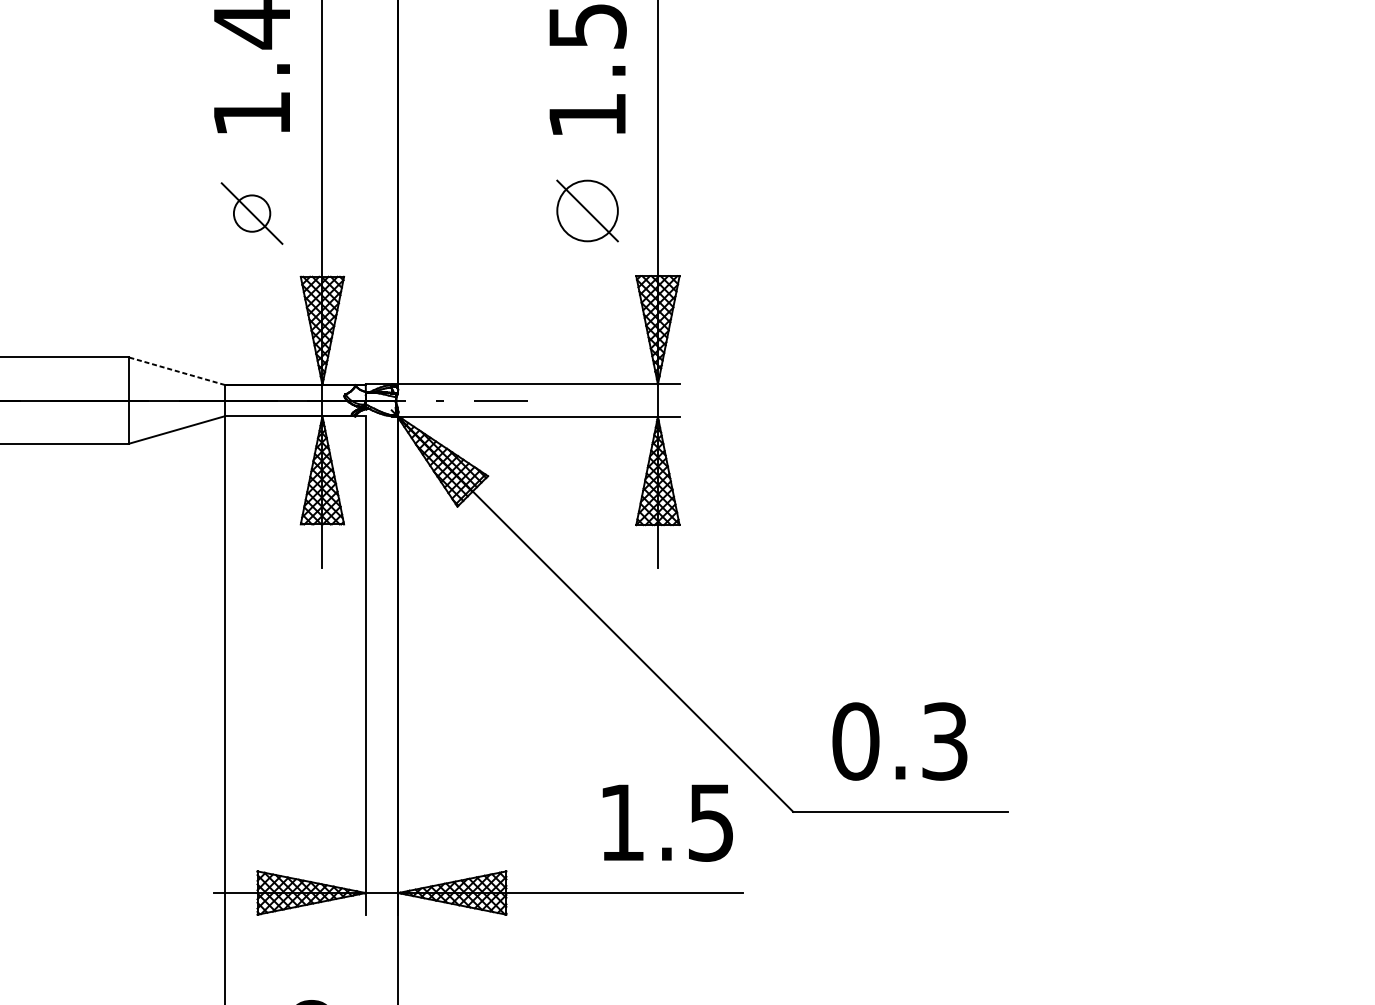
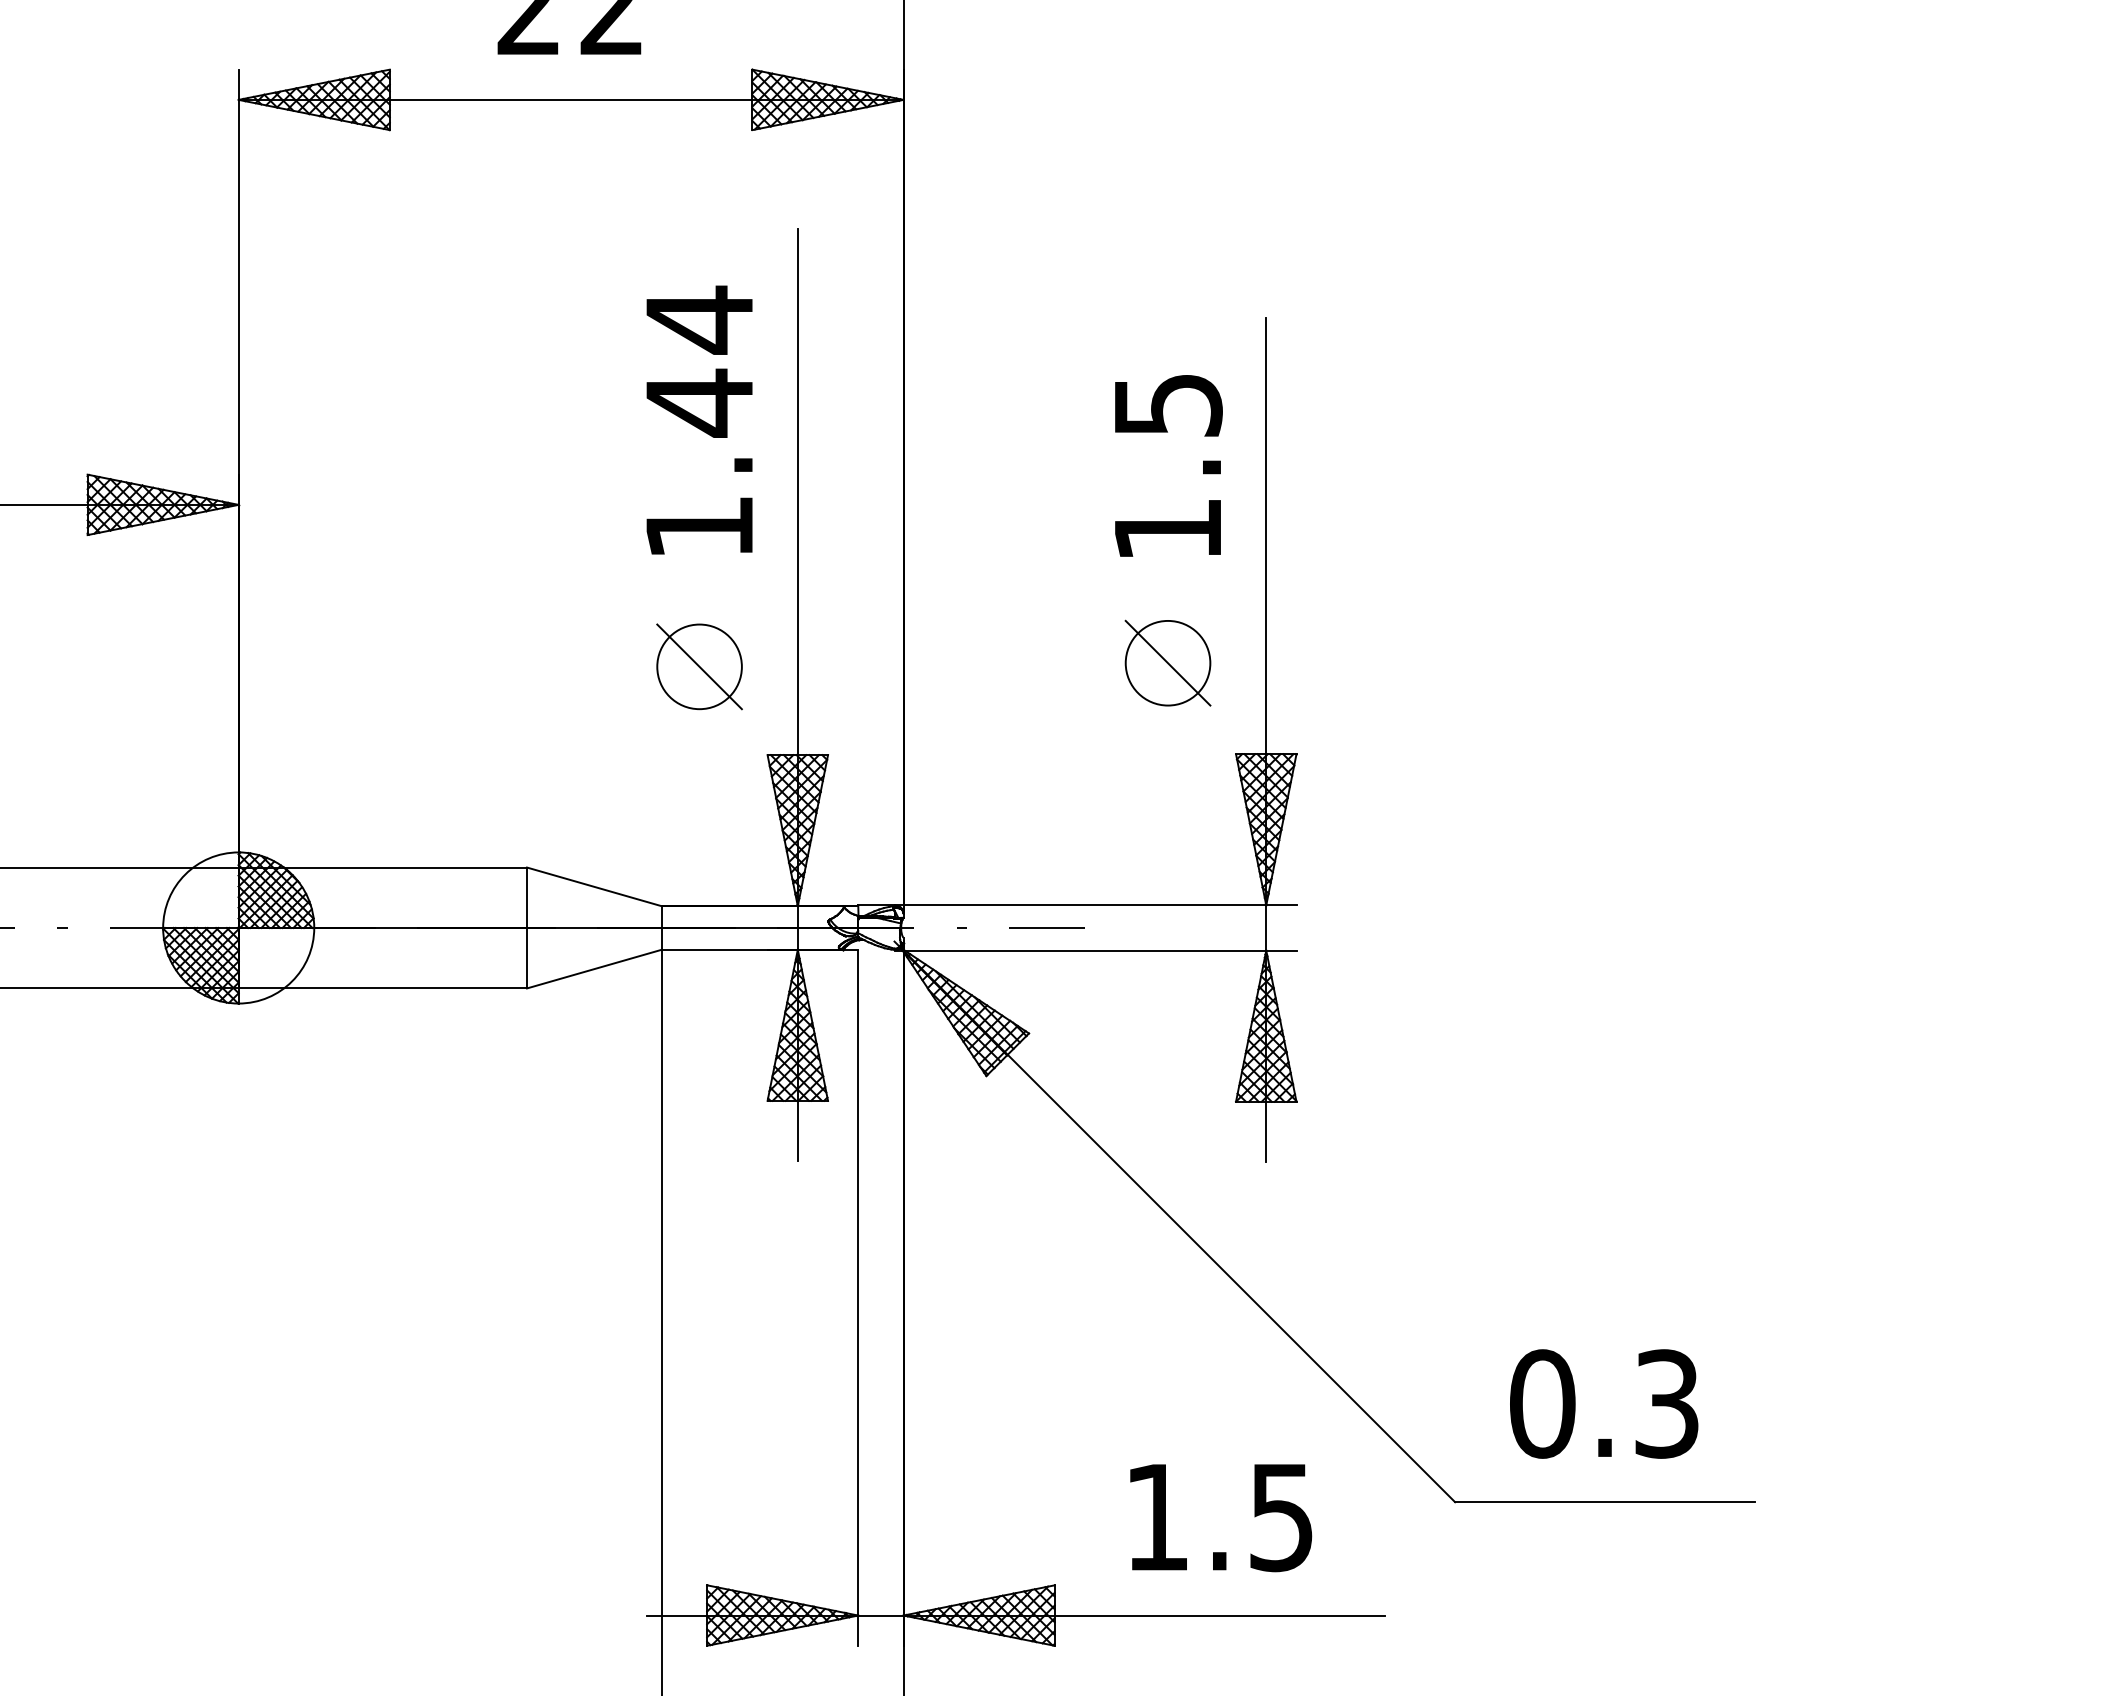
circle: (252, 213) -> (699, 666), size x1.67
line: (176, 370) -> (593, 886), dashed -> solid
text: (668, 823) -> (1221, 1518), moved

